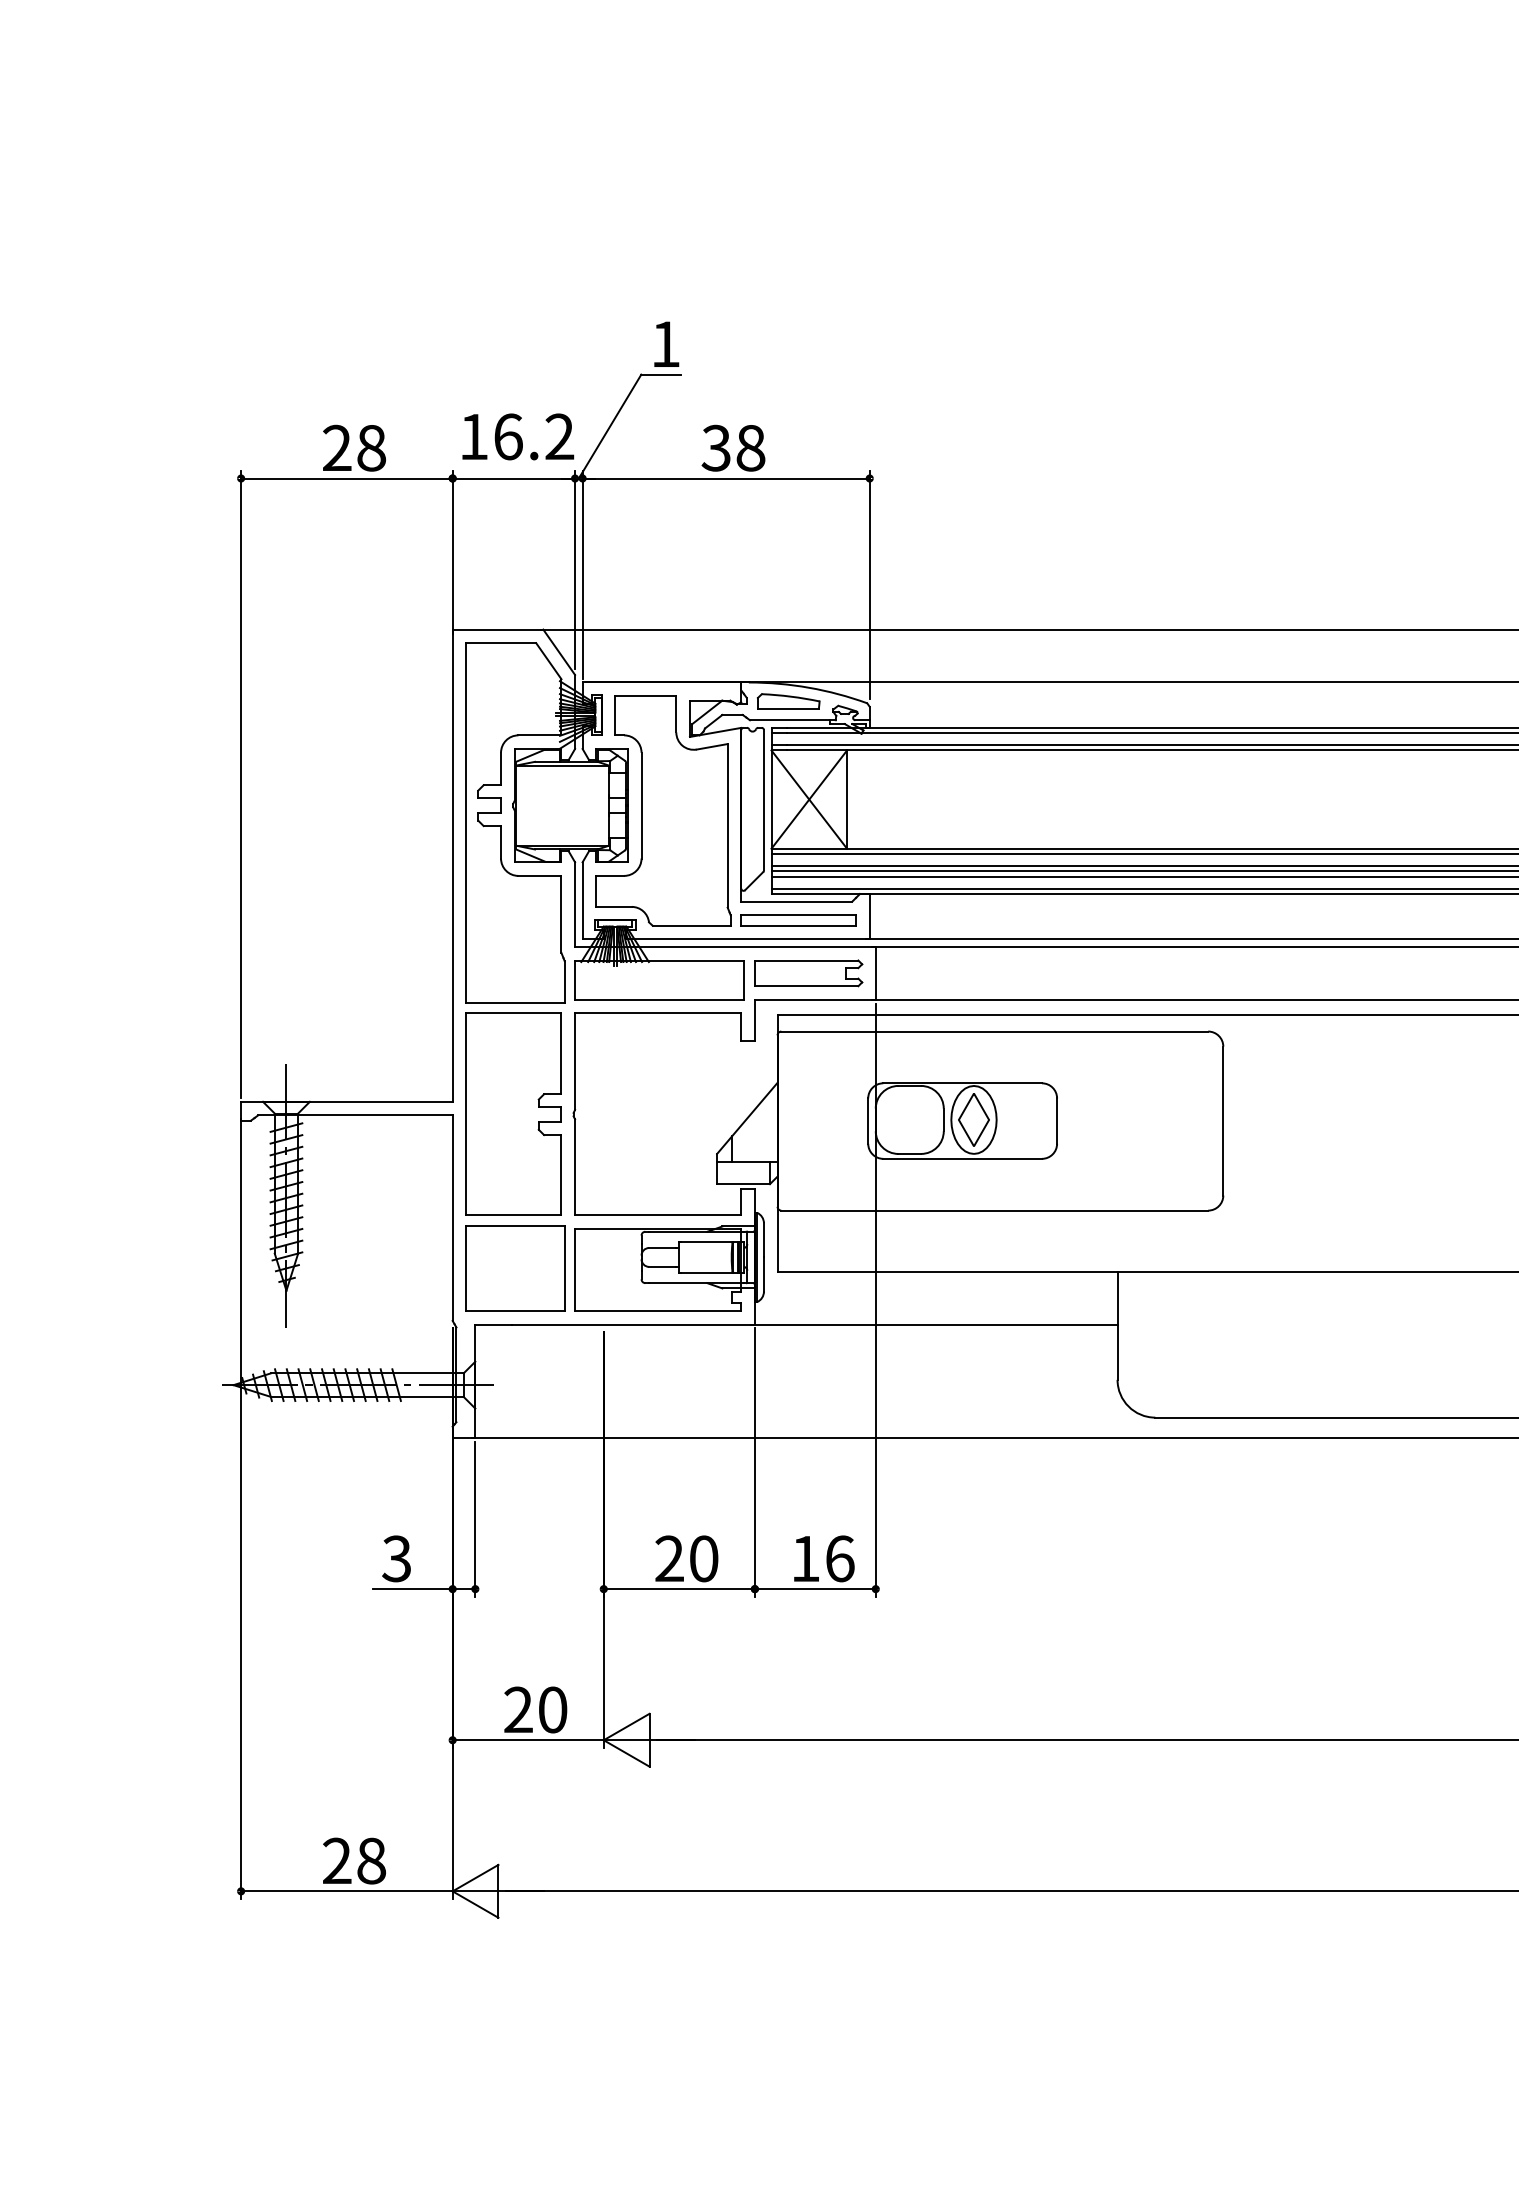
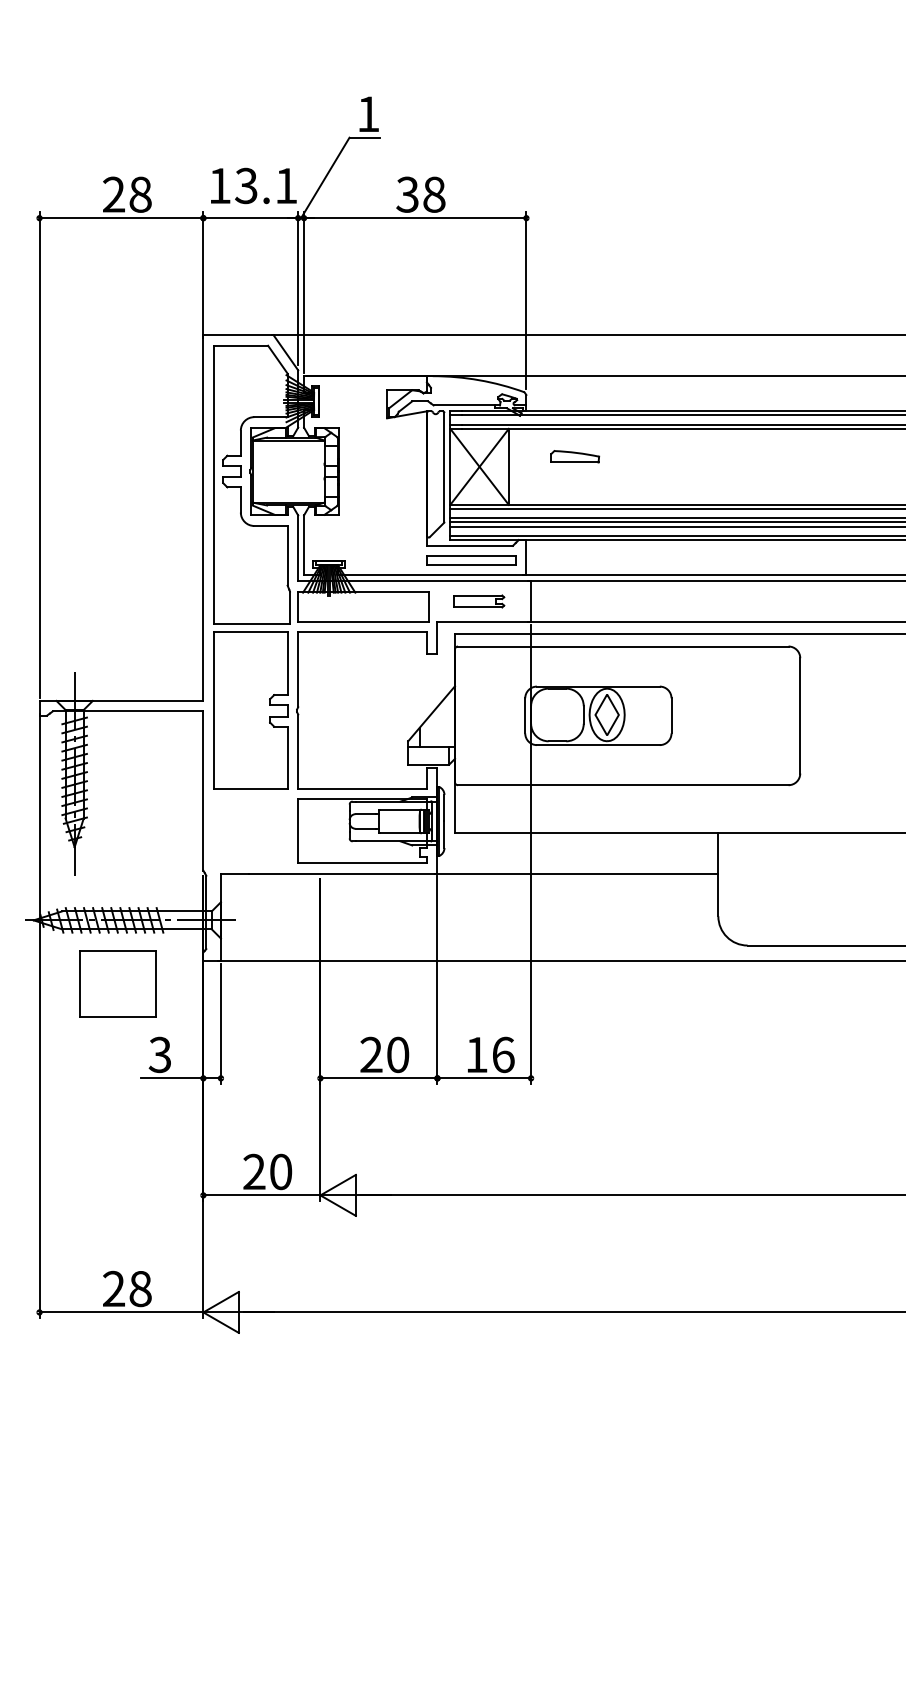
text: (533, 436) -> (265, 185), 16.2 -> 13.1
part: (788, 701) -> (575, 456), moved
part: (663, 810) -> (366, 475), removed
part: (808, 973) -> (478, 601), size x0.6
part: (515, 1268) -> (118, 984), moved

